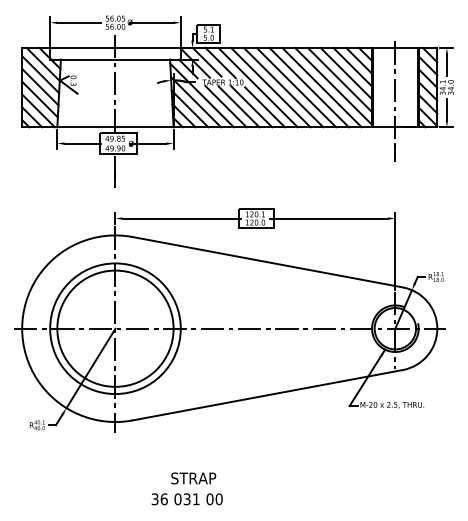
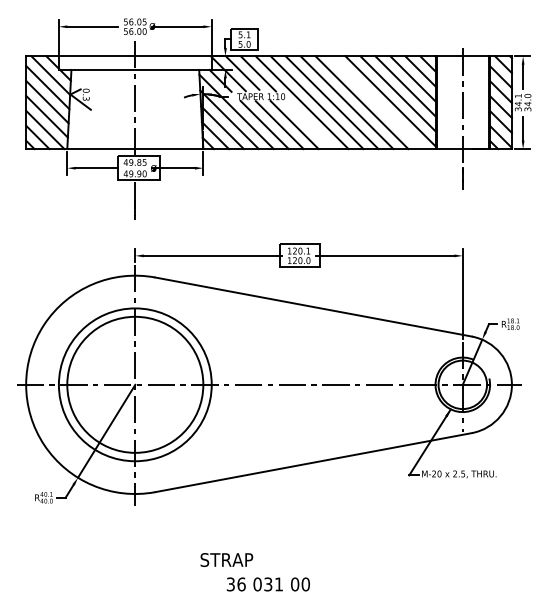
line: (321, 87) -> (376, 102), removed
line: (264, 107) -> (309, 125), removed
text: (186, 499) -> (267, 584), moved

